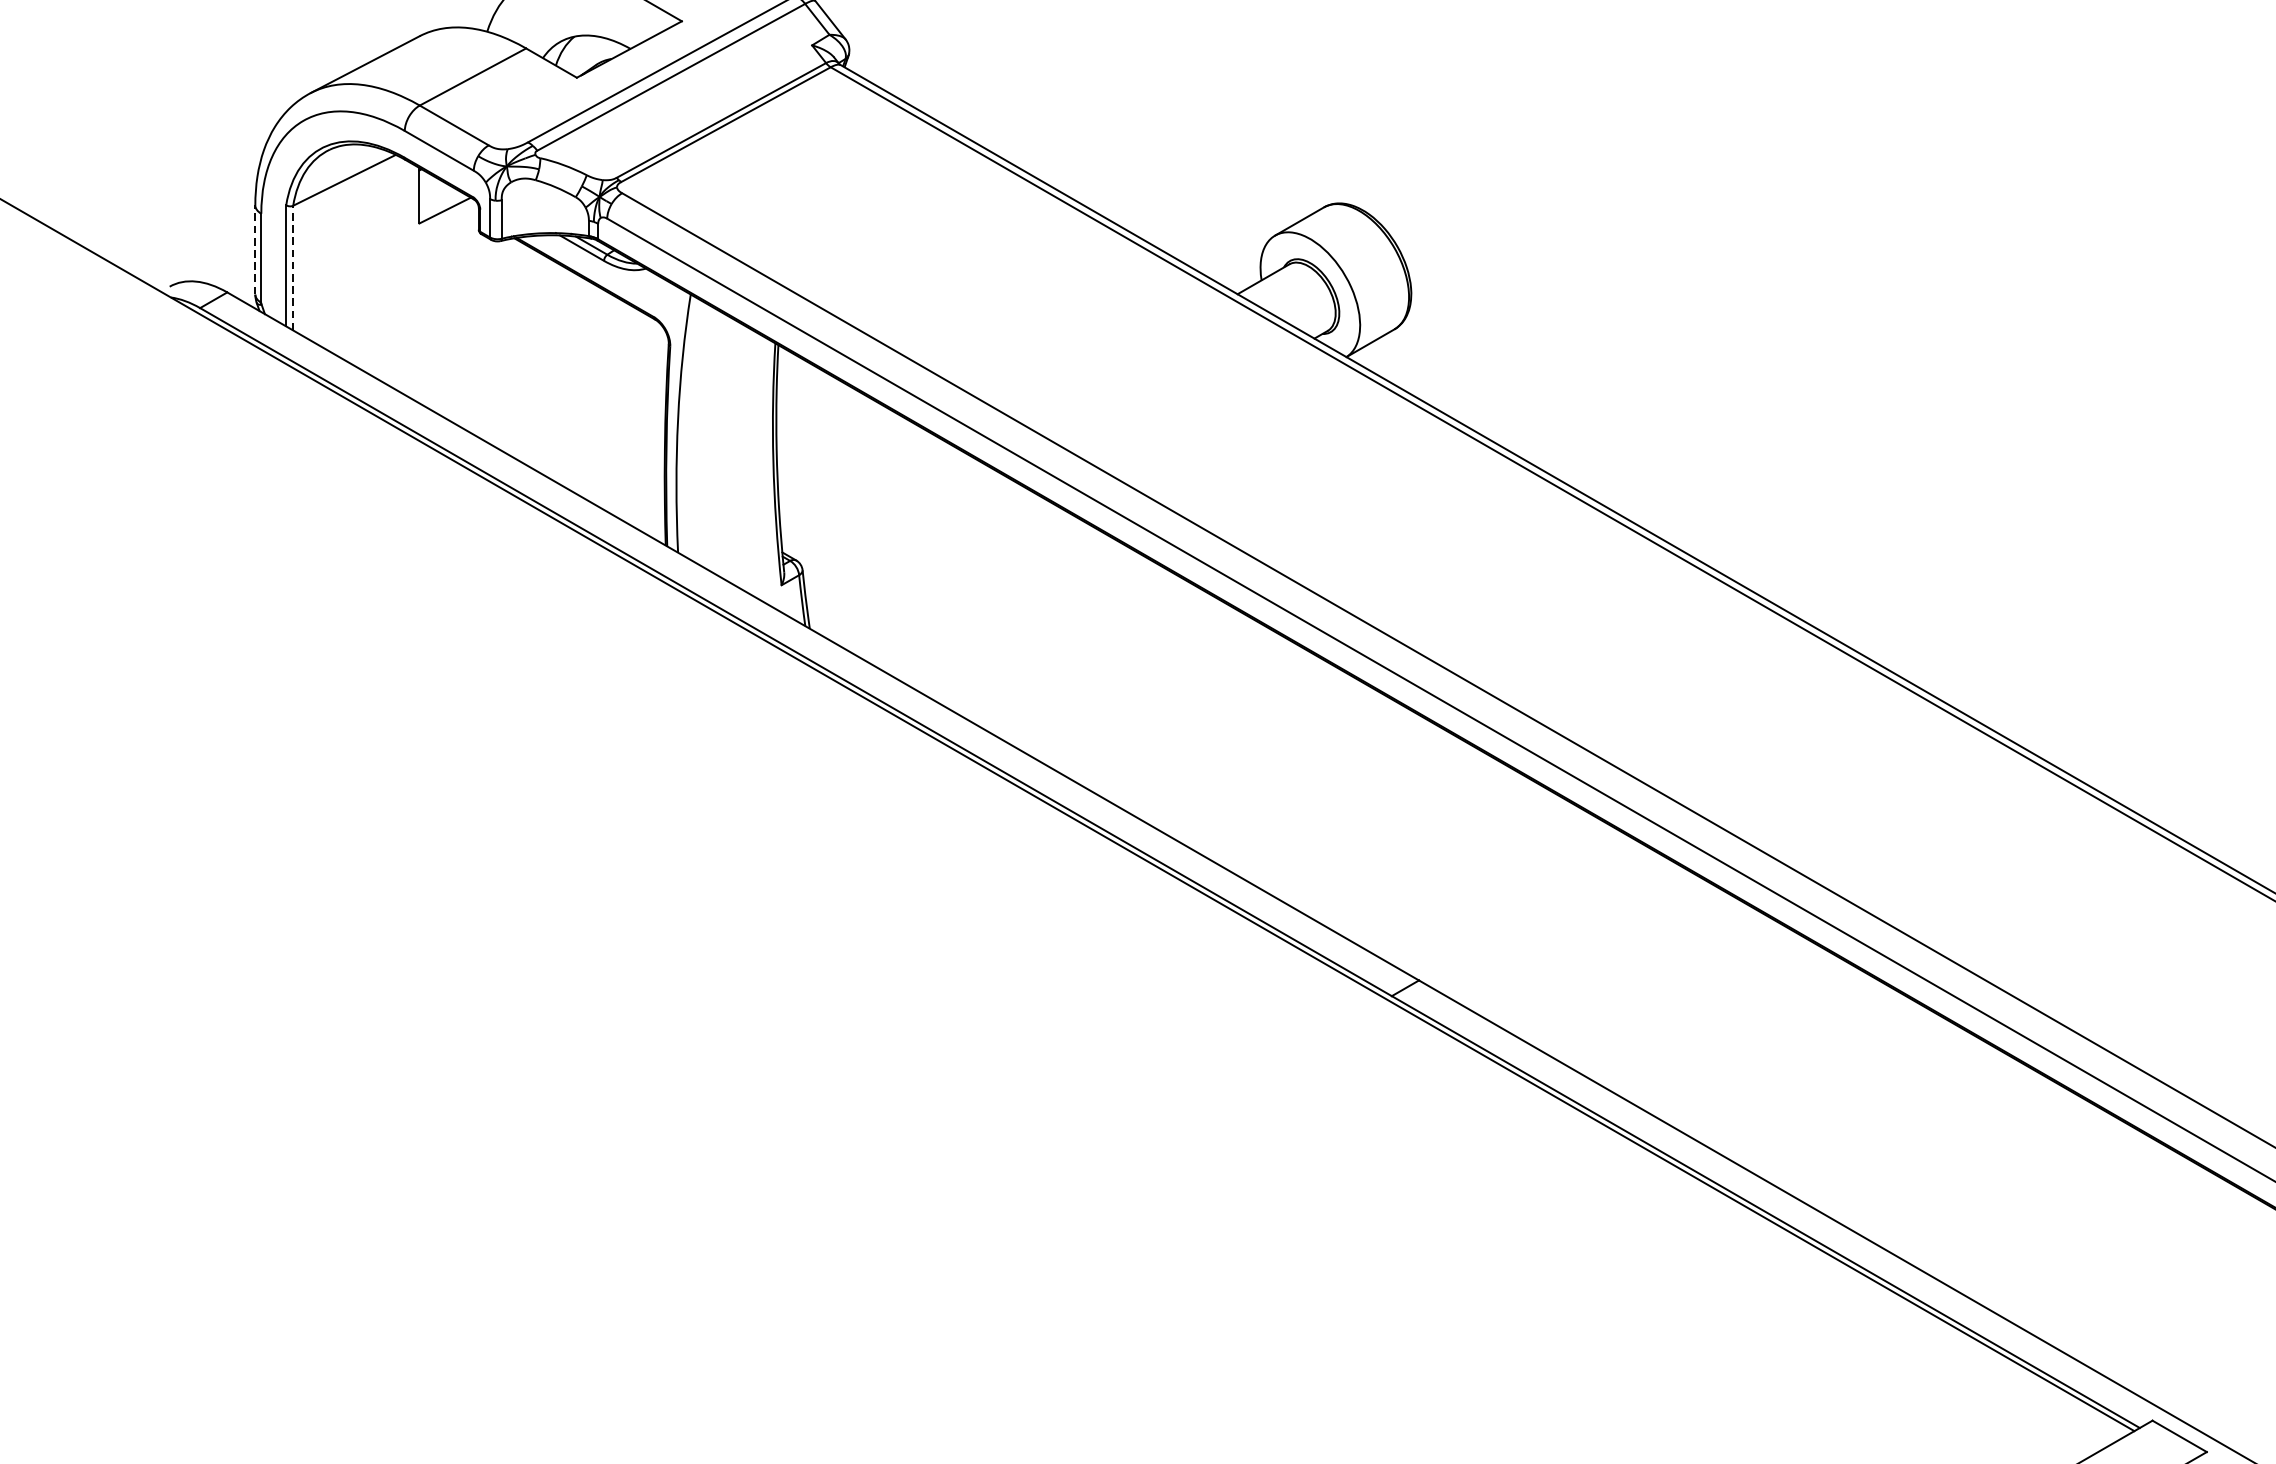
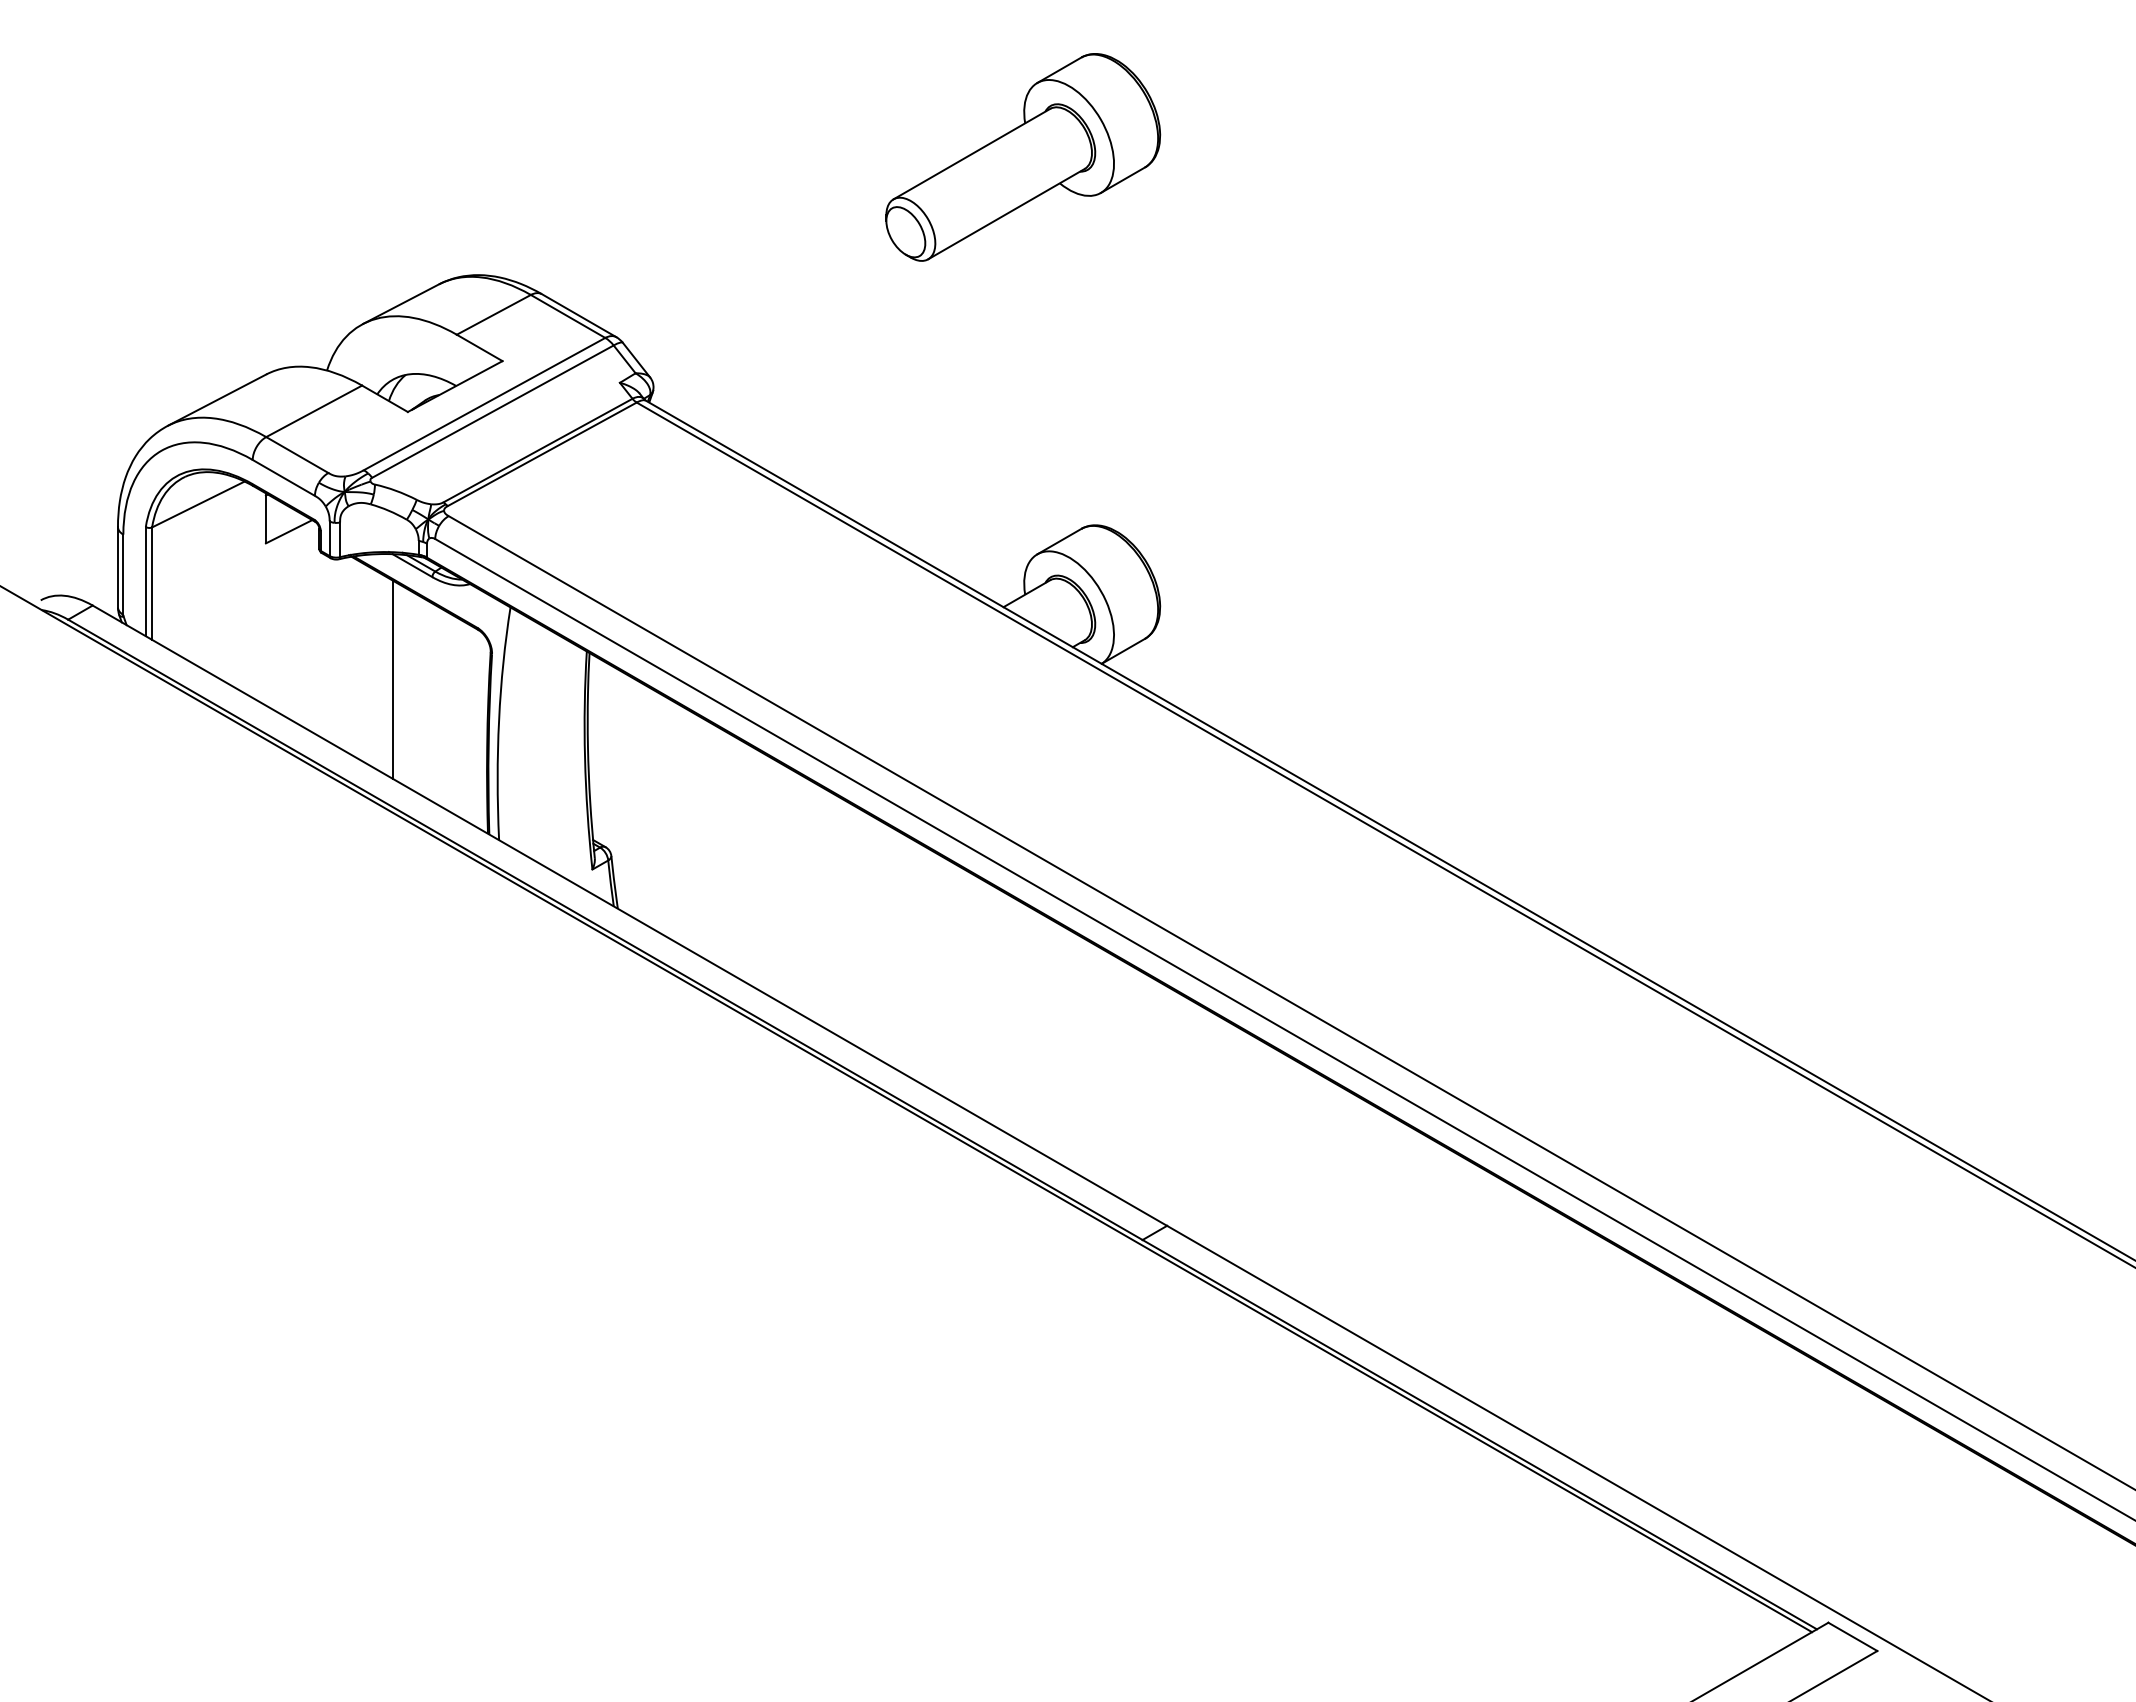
line: (254, 249) -> (117, 566), dashed -> solid
line: (293, 267) -> (152, 583), dashed -> solid
line: (560, 374) -> (393, 679), added

